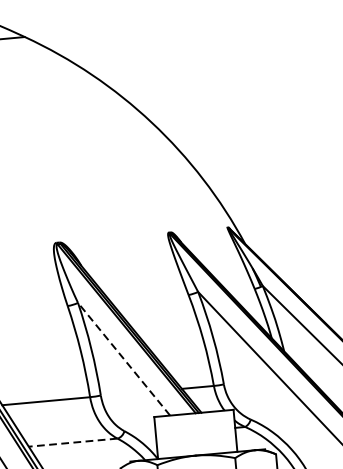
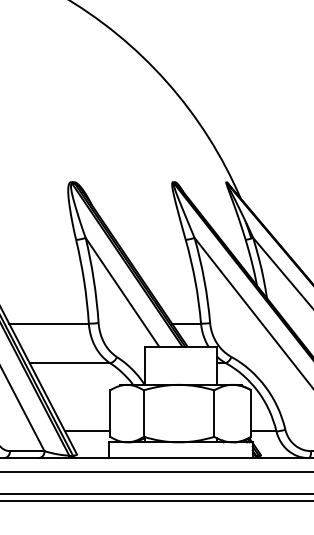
line: (124, 359) -> (122, 292), dashed -> solid
line: (72, 443) -> (69, 363), dashed -> solid

